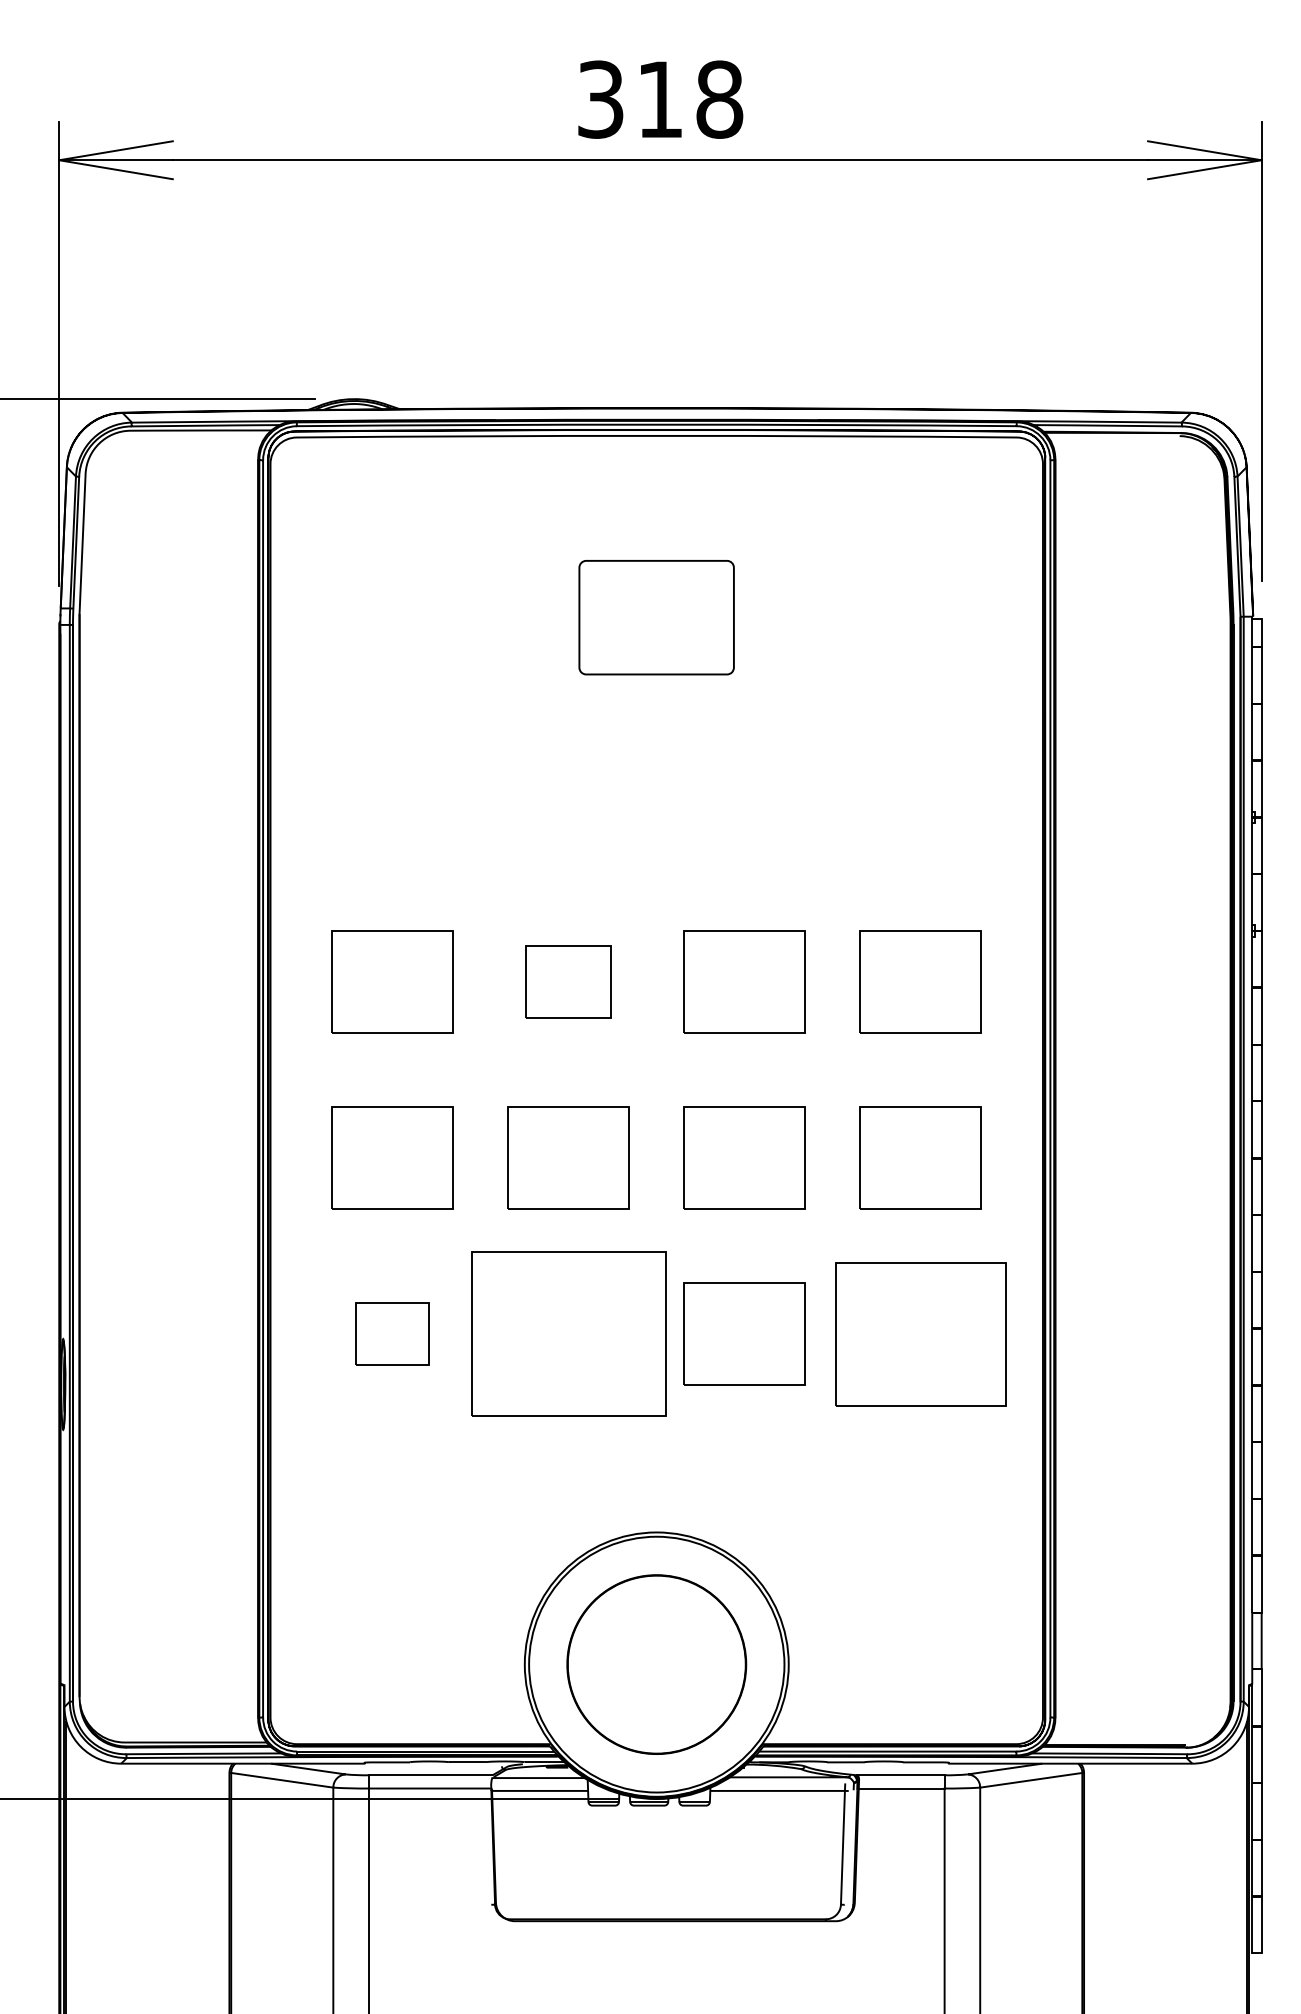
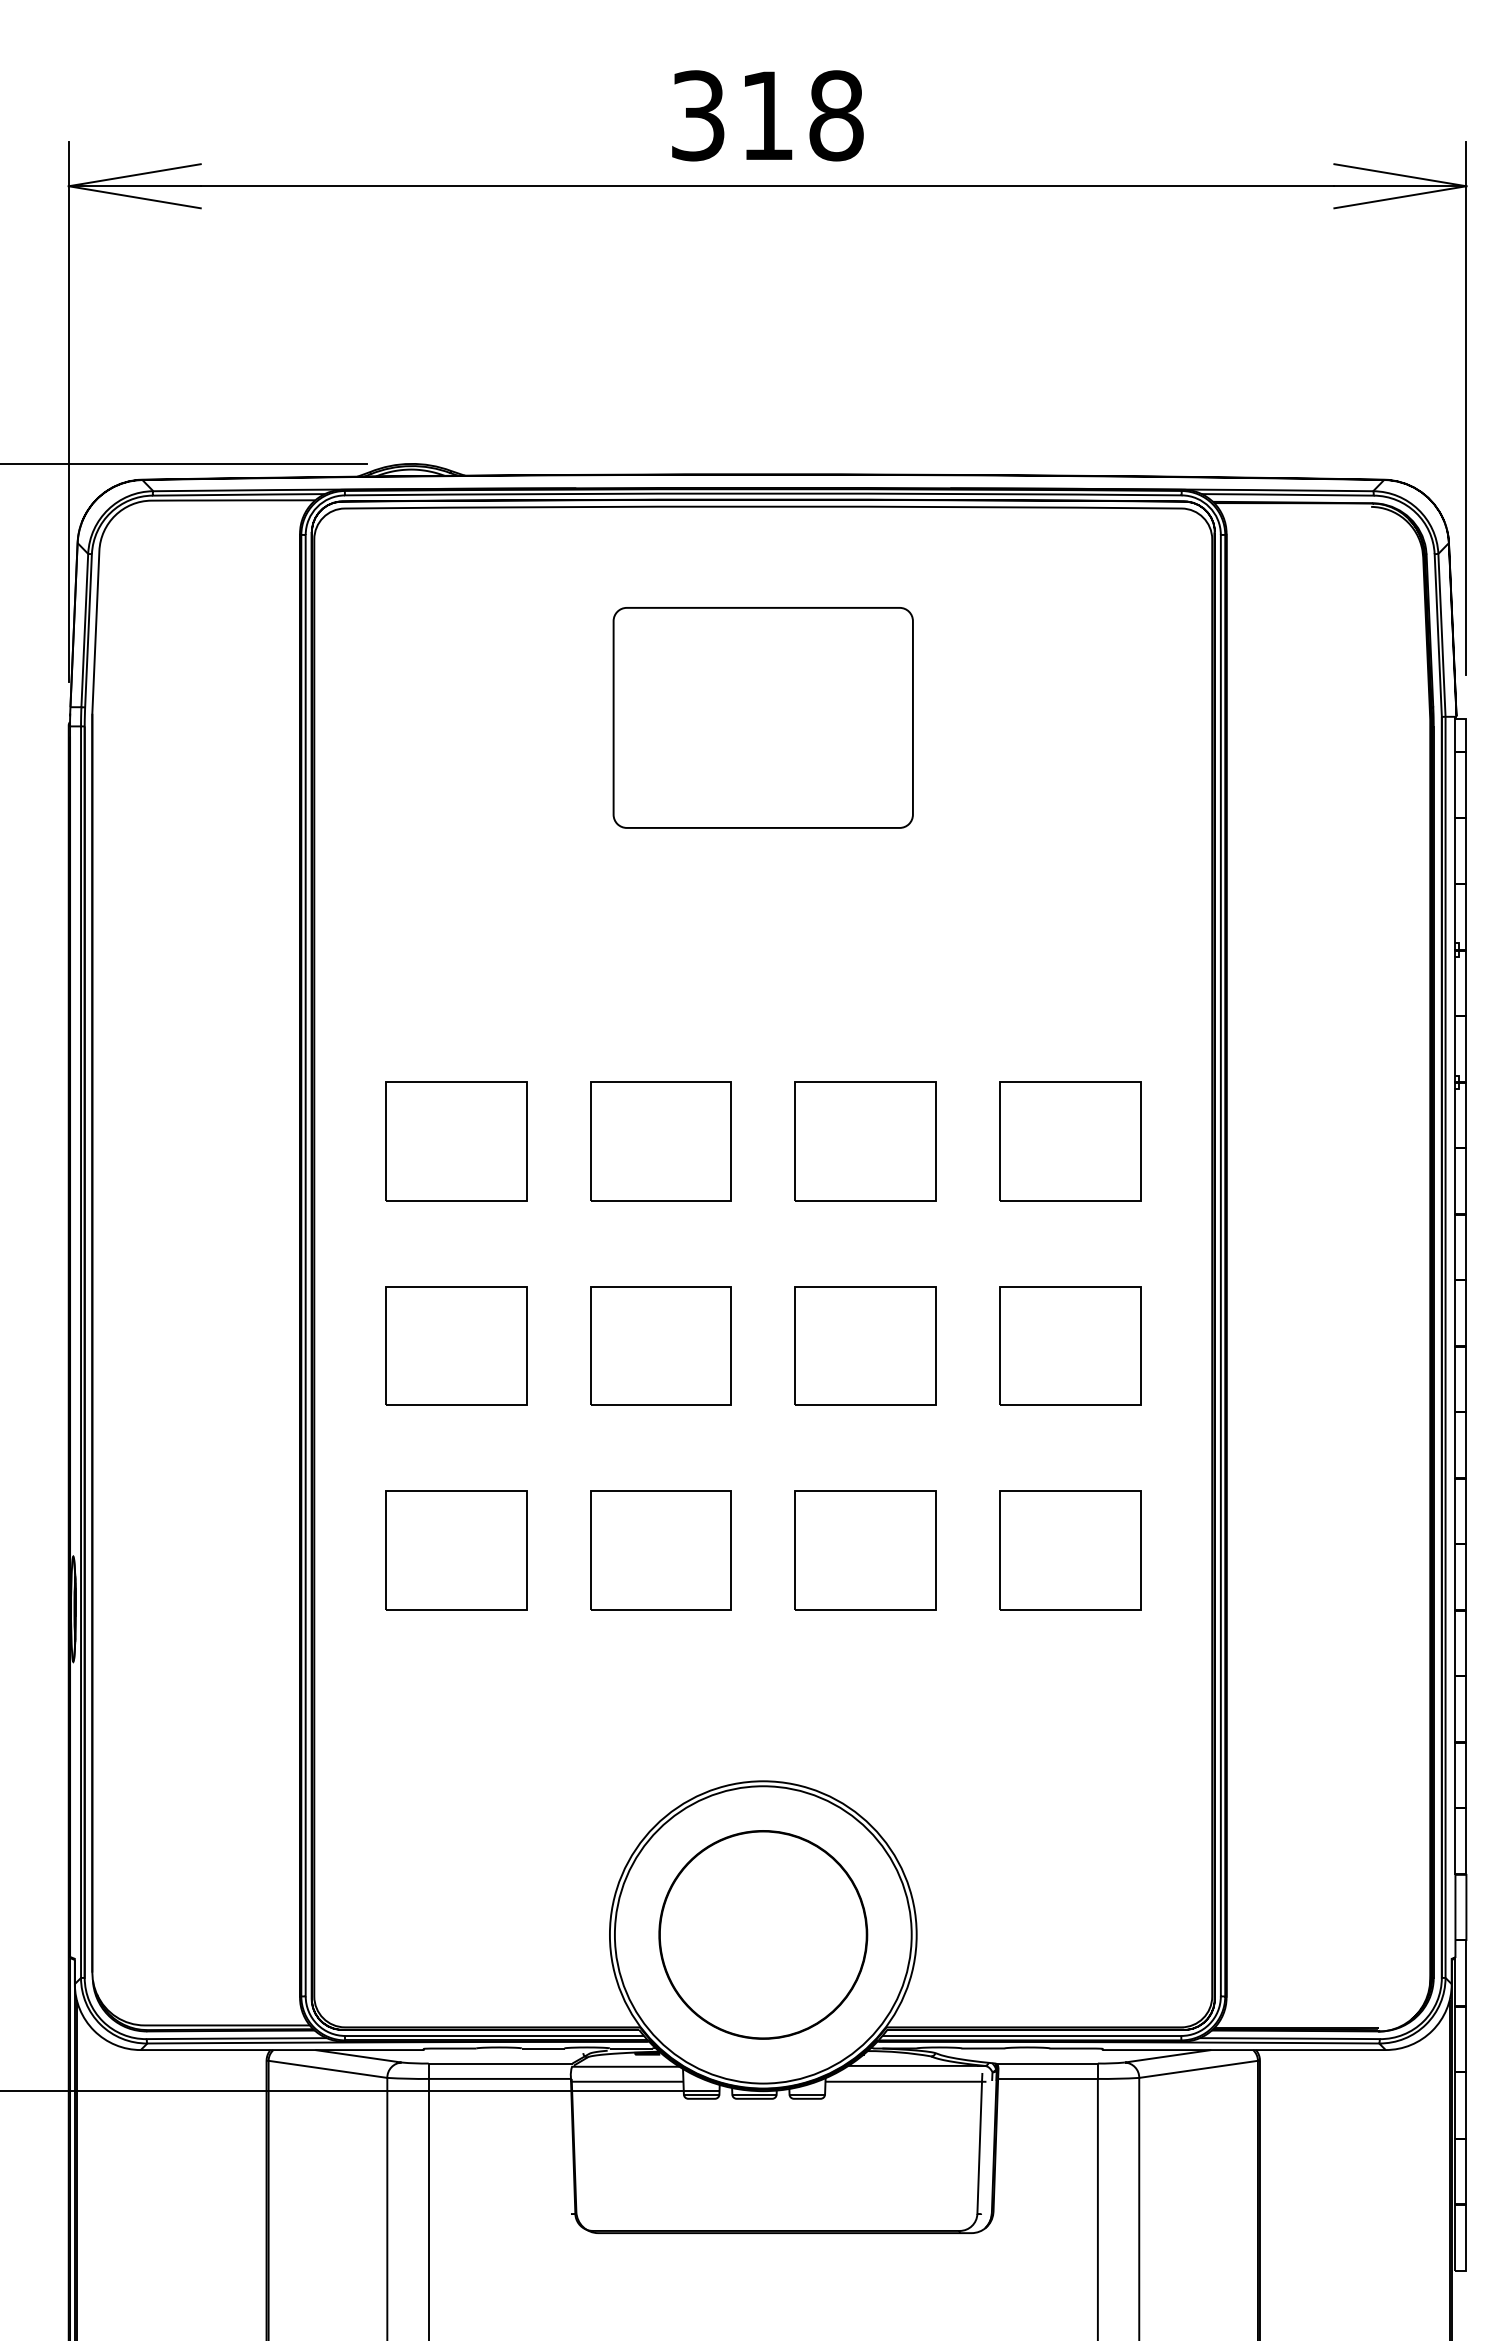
part: (656, 617) -> (762, 717), size x1.67
part: (568, 982) -> (660, 1141), size x1.43
part: (392, 1333) -> (456, 1550), size x1.67
part: (568, 1333) -> (660, 1550), size x0.62
part: (921, 1333) -> (1070, 1550), size x0.71

